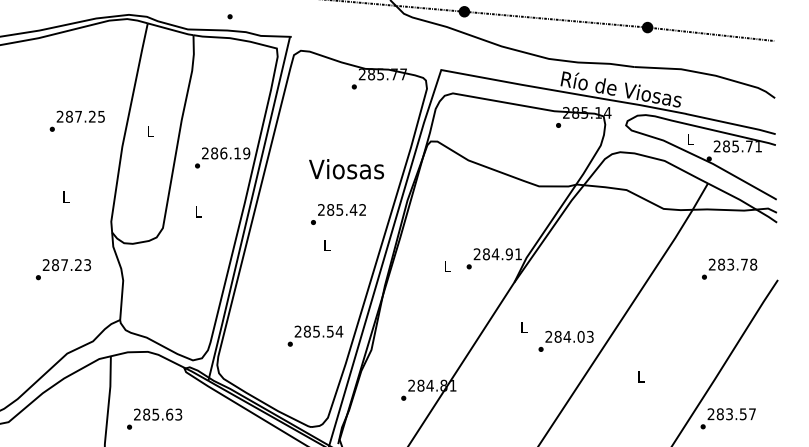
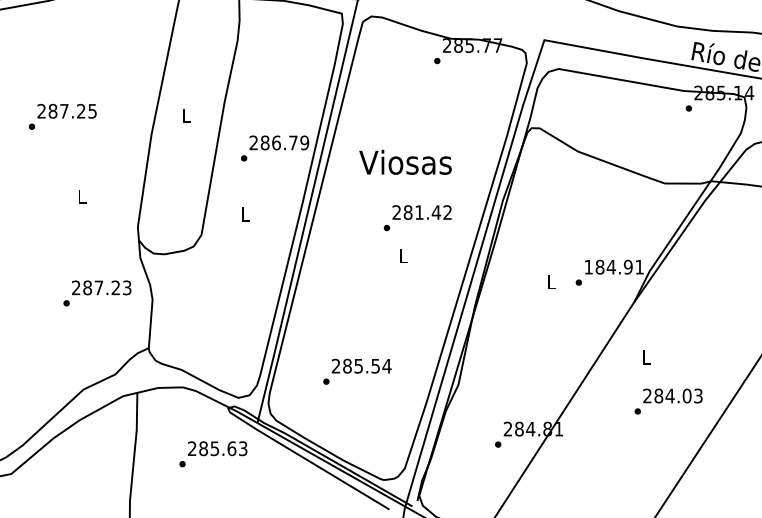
text: (76, 120) -> (61, 115), moved
text: (237, 153) -> (293, 143), 286.19 -> 286.79
text: (346, 169) -> (405, 162), moved
text: (339, 209) -> (419, 211), 285.42 -> 281.42
text: (476, 253) -> (587, 266), 284.91 -> 184.91
text: (62, 269) -> (96, 293), moved
text: (315, 335) -> (357, 370), moved
text: (565, 340) -> (667, 400), moved
text: (154, 418) -> (213, 453), moved

